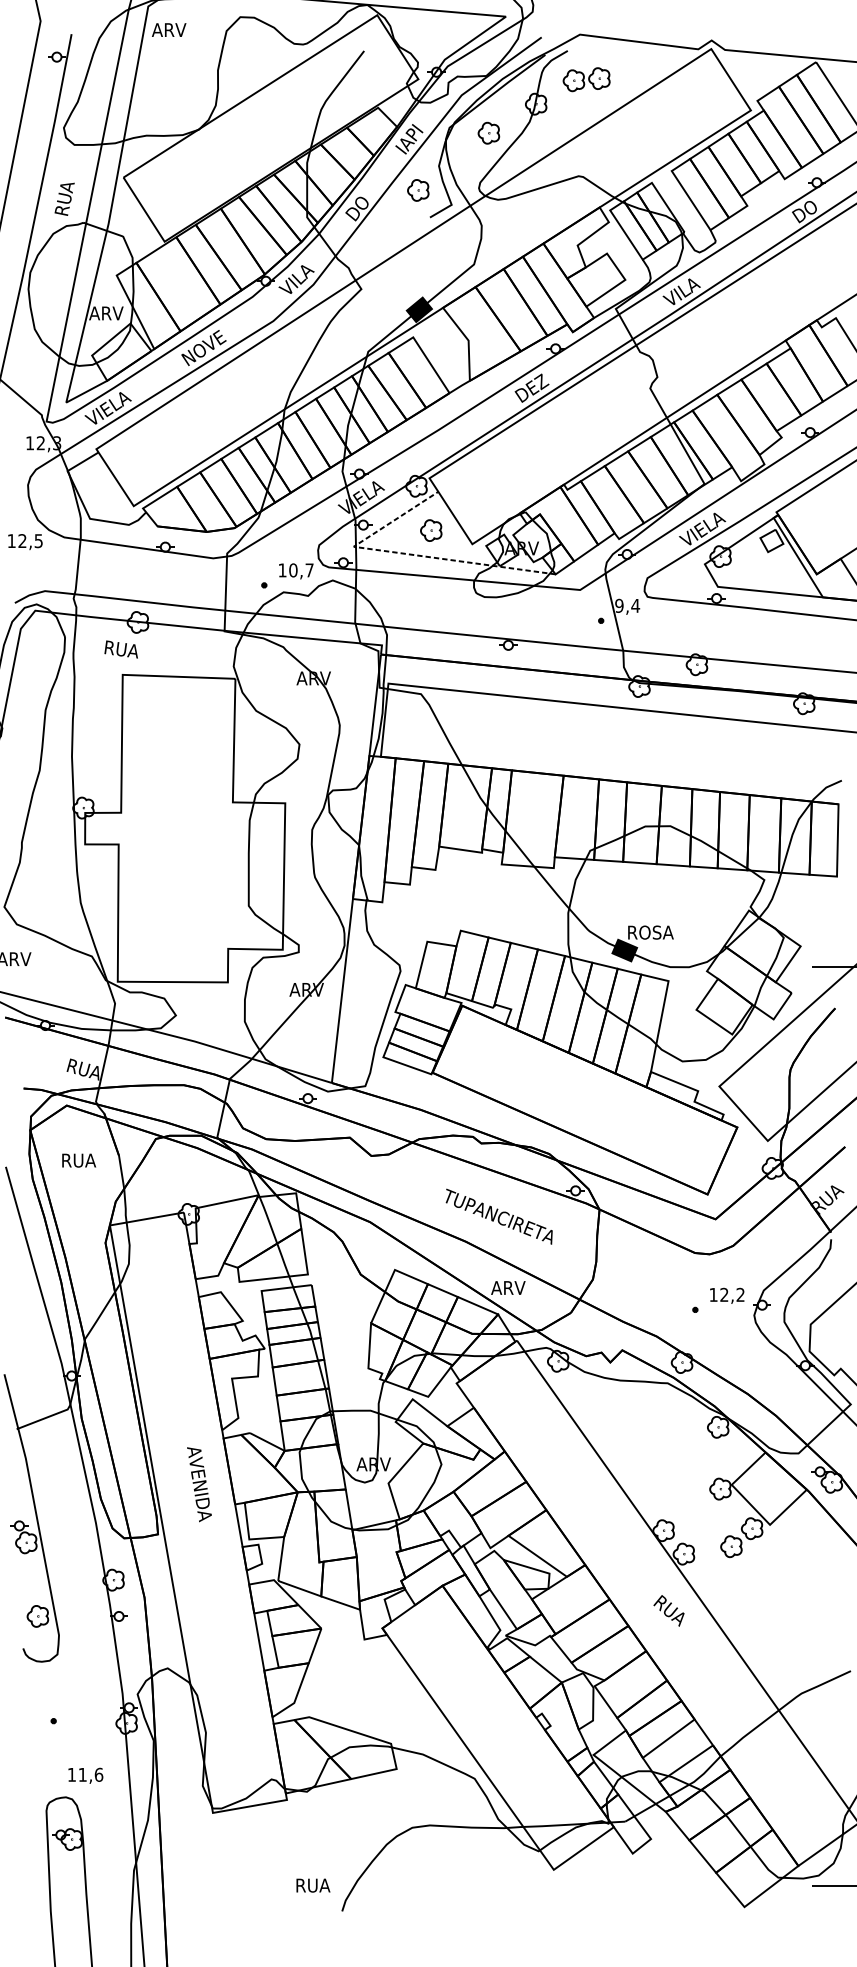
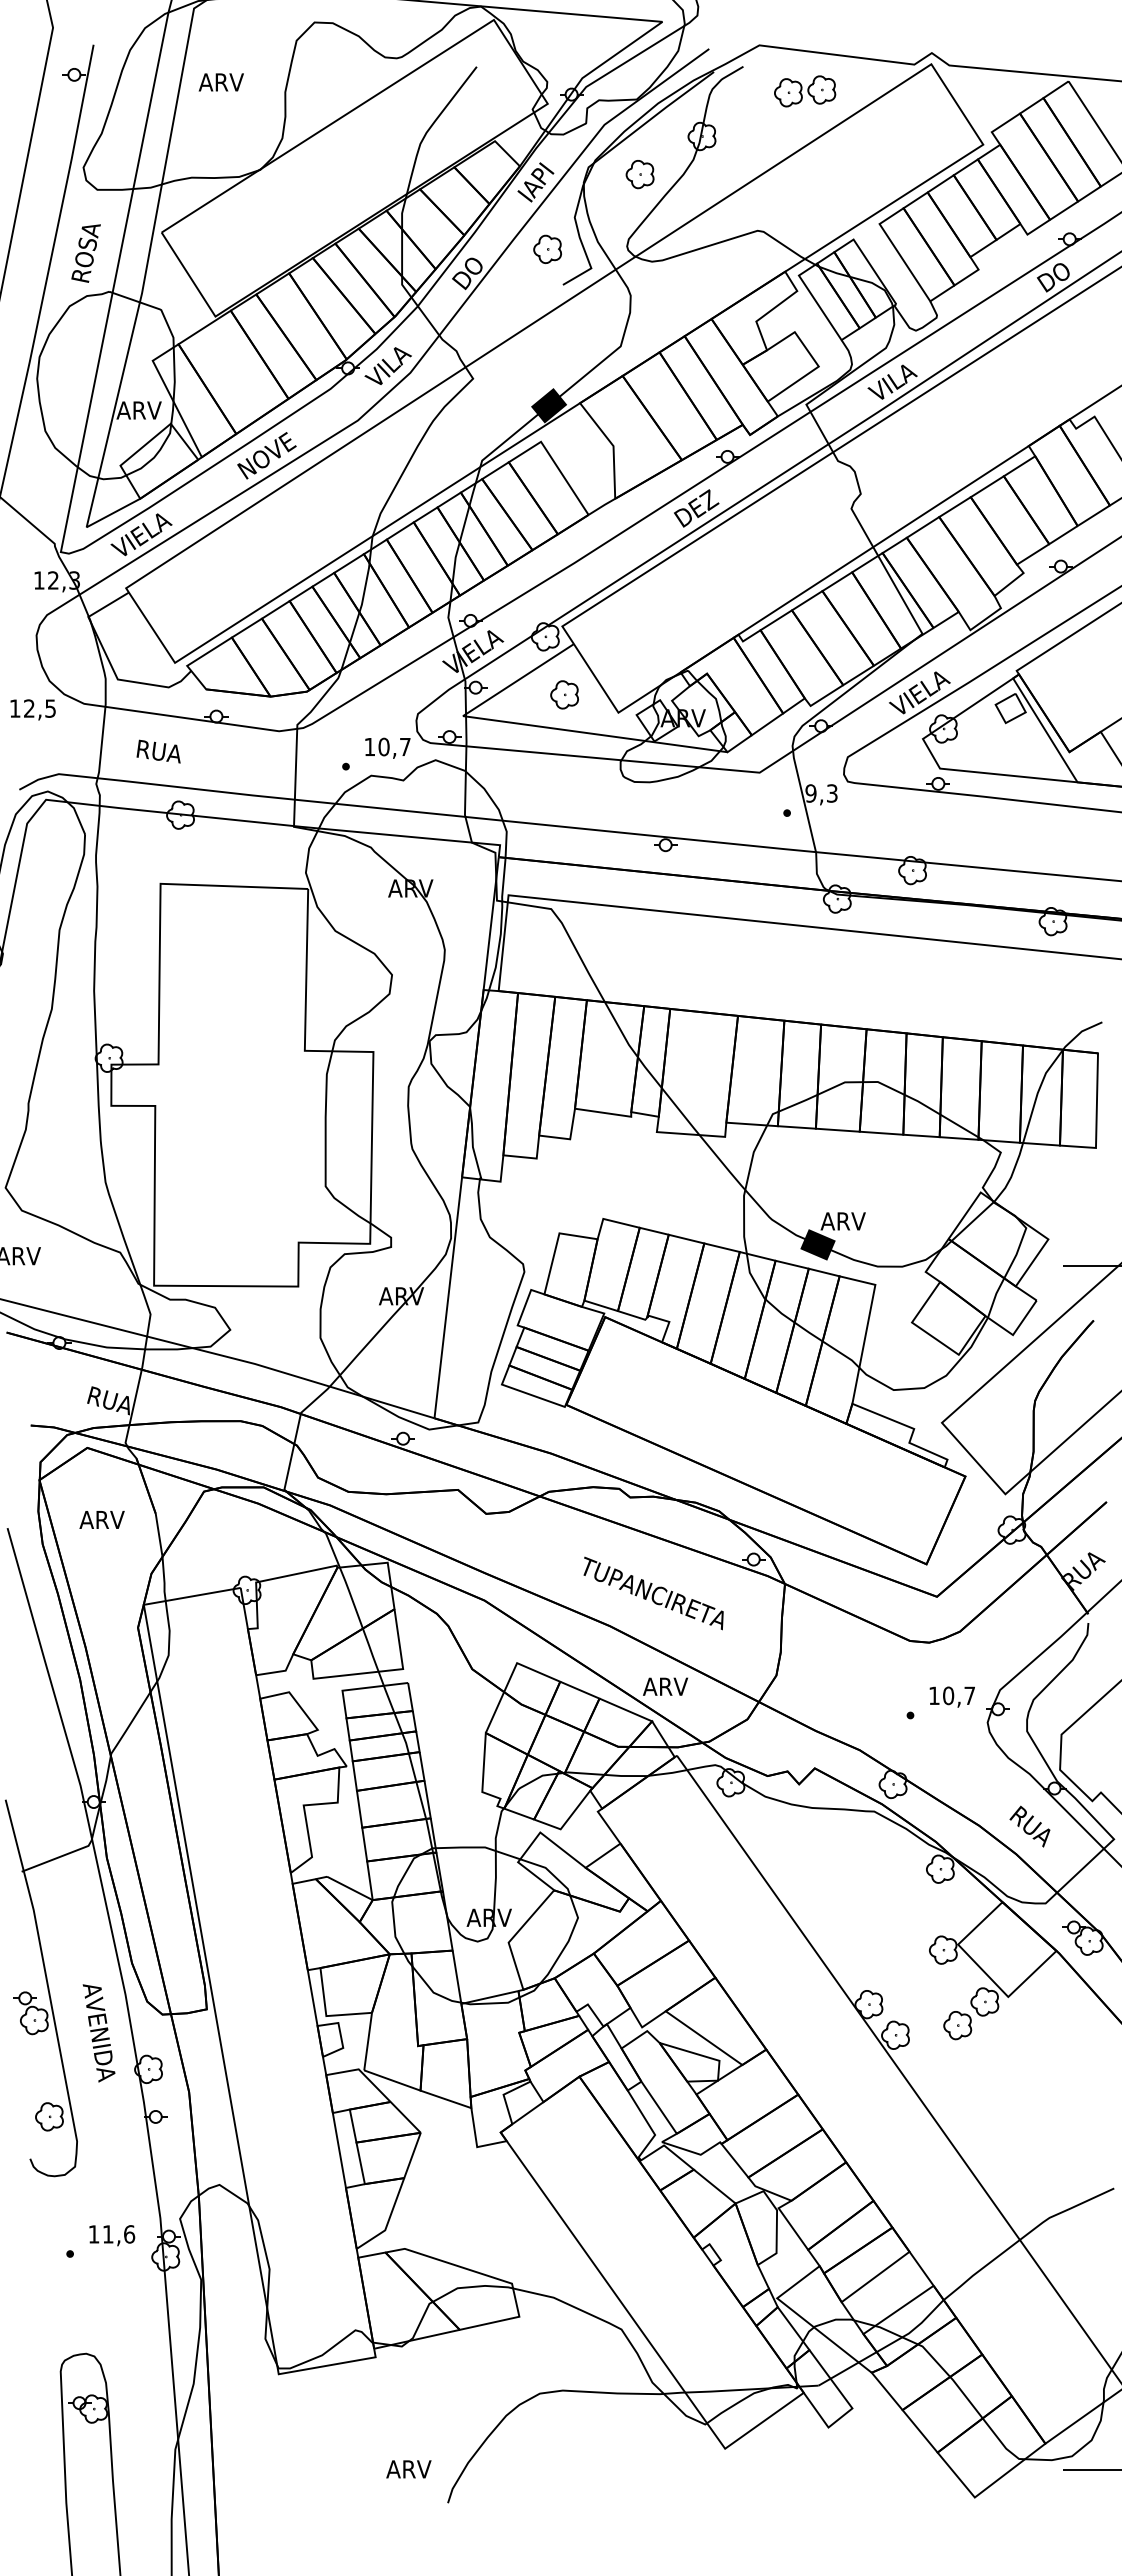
text: (168, 30) -> (220, 82), moved
part: (586, 79) -> (805, 91), moved
text: (66, 187) -> (87, 245), RUA -> ROSA
line: (403, 553) -> (528, 725), dashed -> solid
text: (635, 605) -> (832, 793), 9,4 -> 9,3
text: (121, 649) -> (158, 751), moved
text: (650, 932) -> (851, 1221), ROSA -> ARV
text: (78, 1160) -> (102, 1519), RUA -> ARV
text: (732, 1294) -> (958, 1695), 12,2 -> 10,7
text: (199, 1484) -> (98, 2033), moved
text: (668, 1610) -> (1029, 1826), moved
text: (86, 1775) -> (112, 2235), moved
text: (312, 1885) -> (409, 2469), RUA -> ARV

